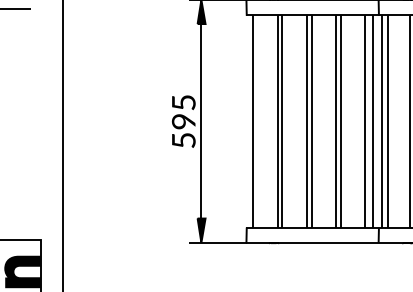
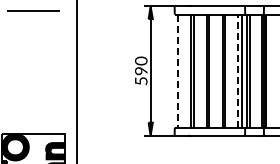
text: (184, 101) -> (141, 60), 595 -> 590
line: (251, 122) -> (177, 71), solid -> dashed
line: (364, 122) -> (237, 71), solid -> dashed

